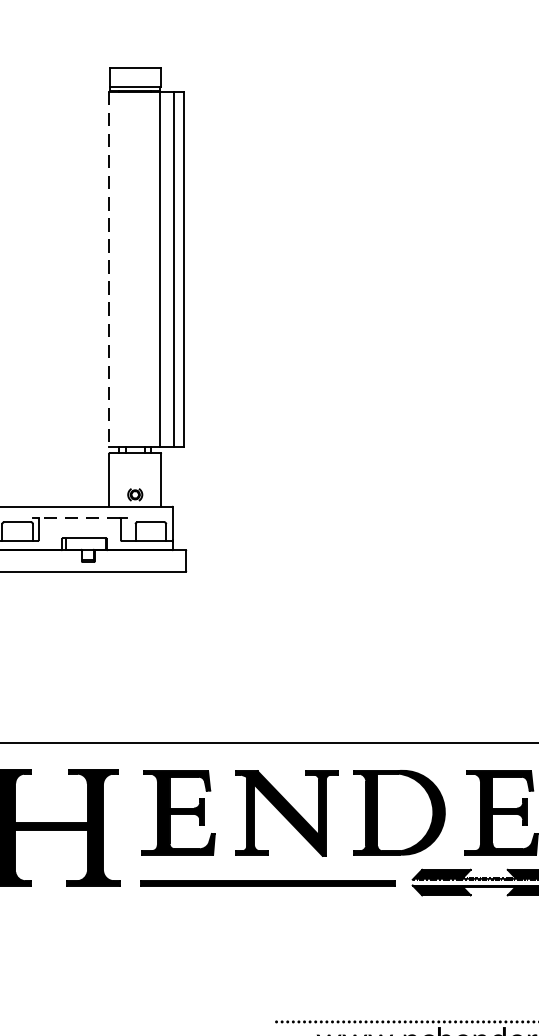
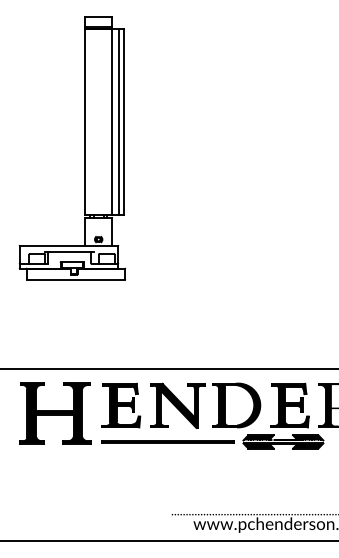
line: (109, 268) -> (85, 121), dashed -> solid
line: (79, 517) -> (69, 251), dashed -> solid

